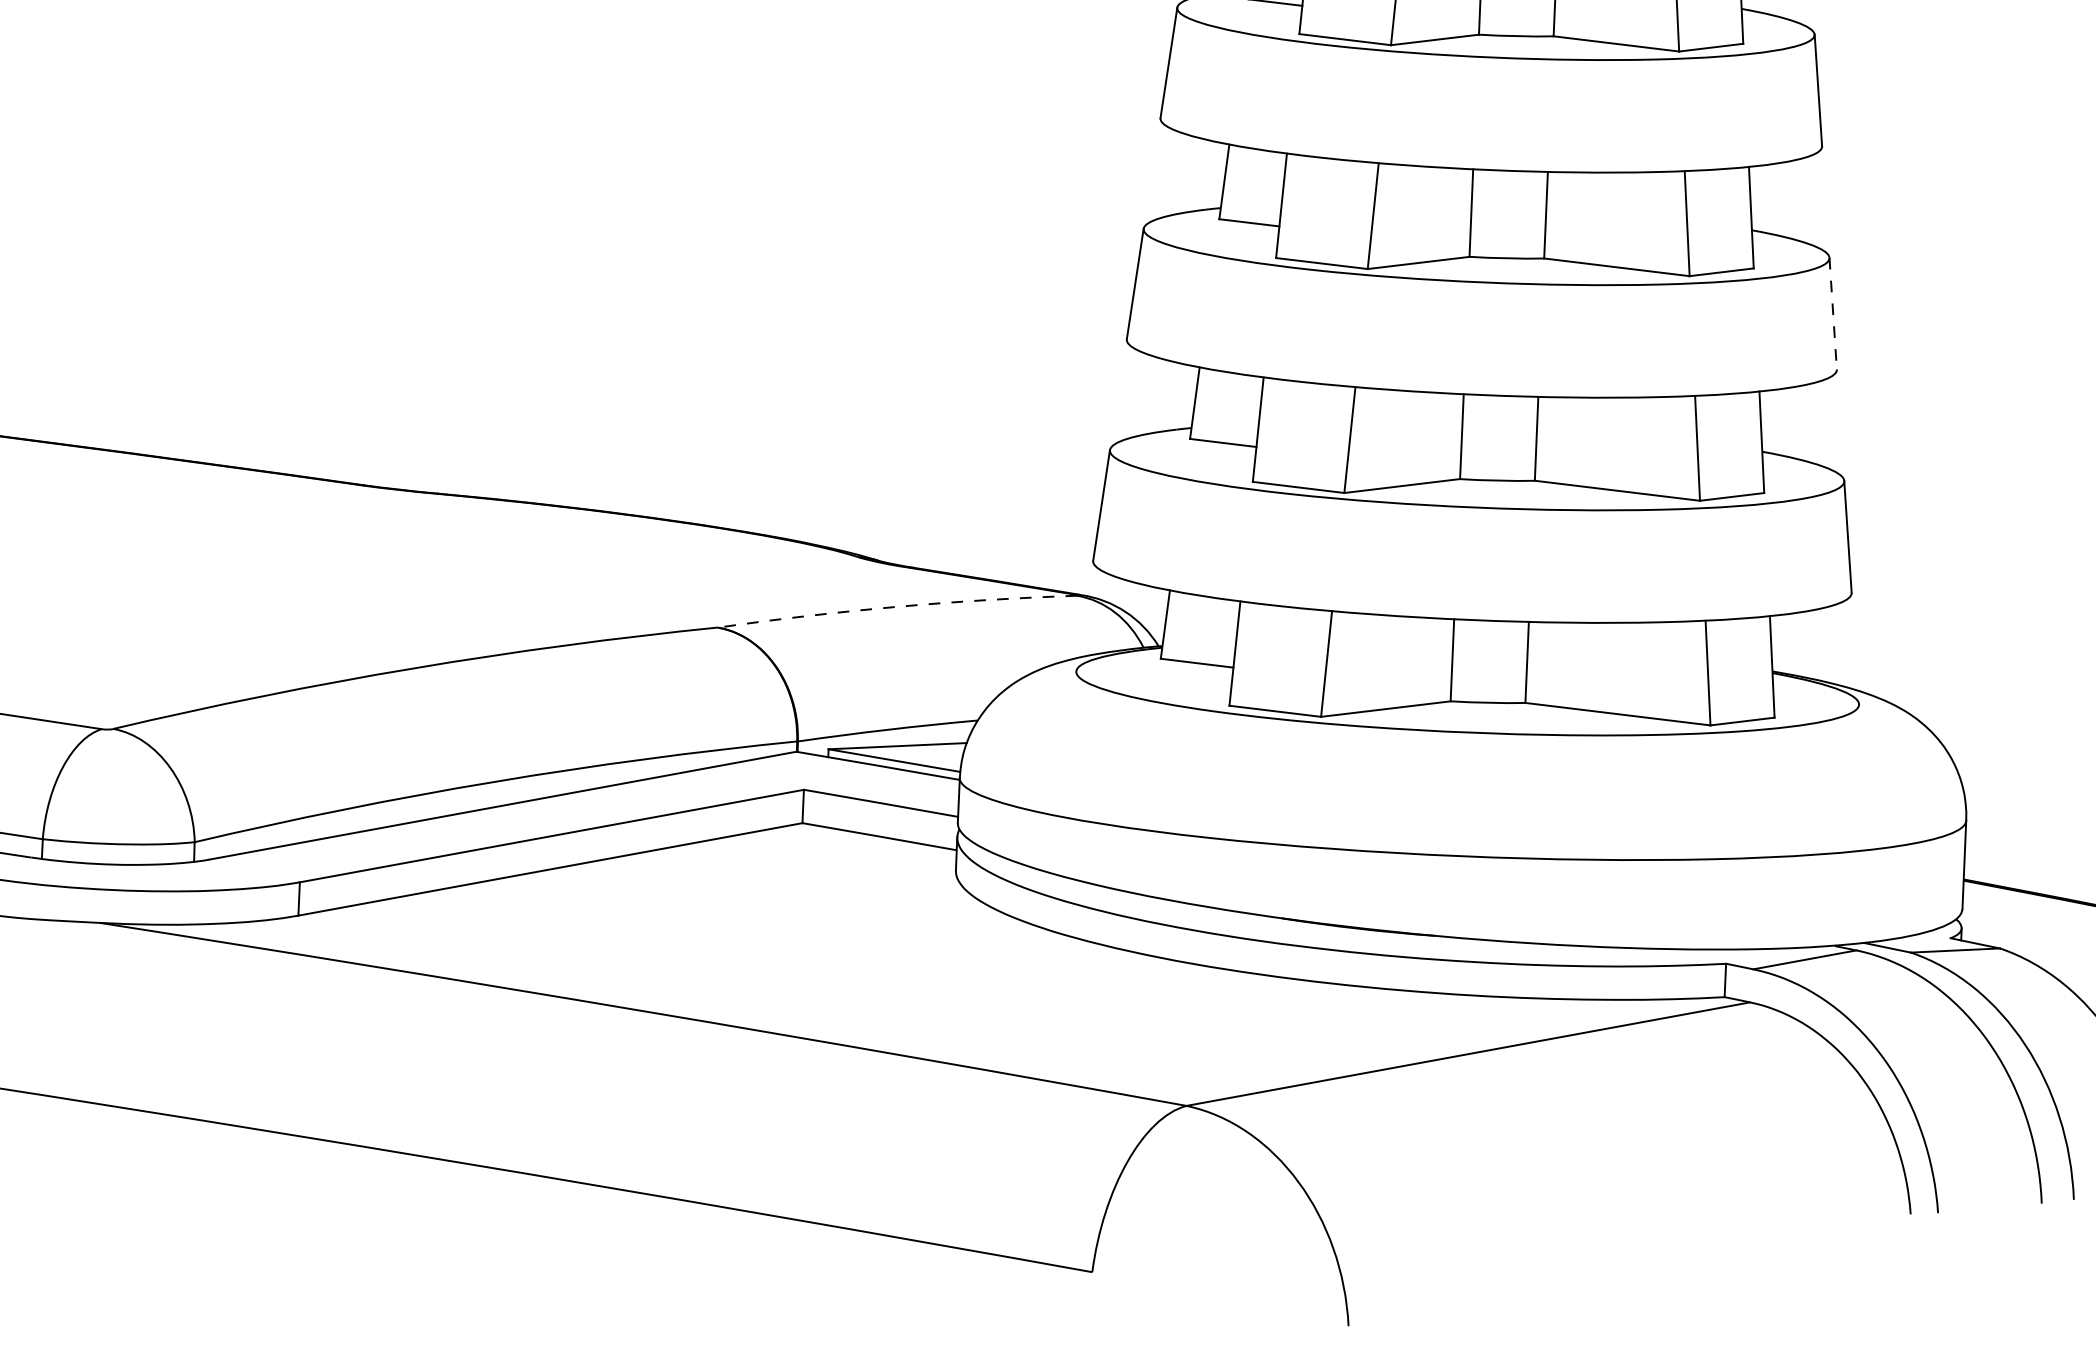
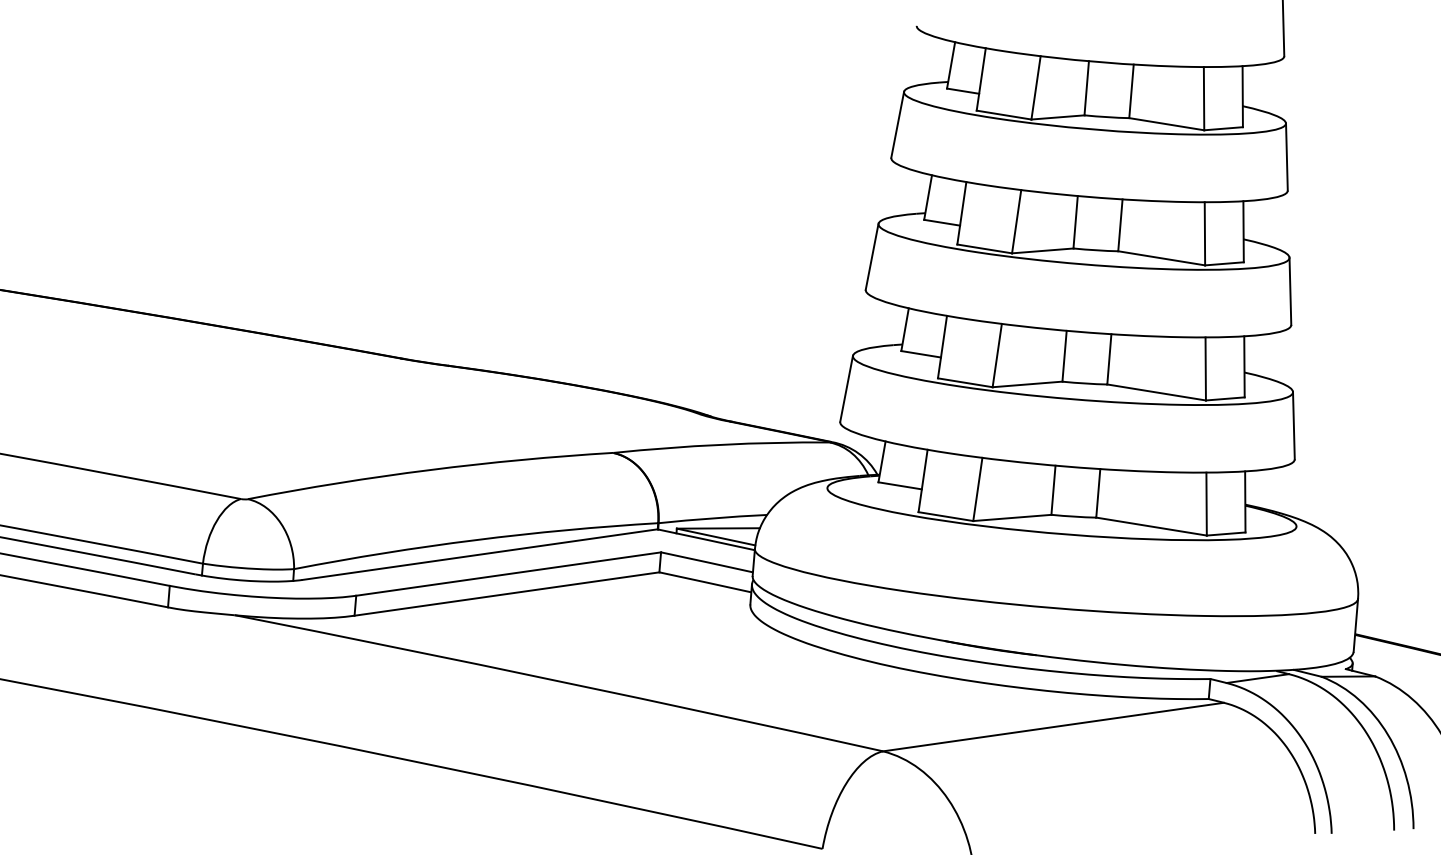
line: (1833, 313) -> (1290, 291), dashed -> solid
arc: (897, 606) -> (721, 444), dashed -> solid

